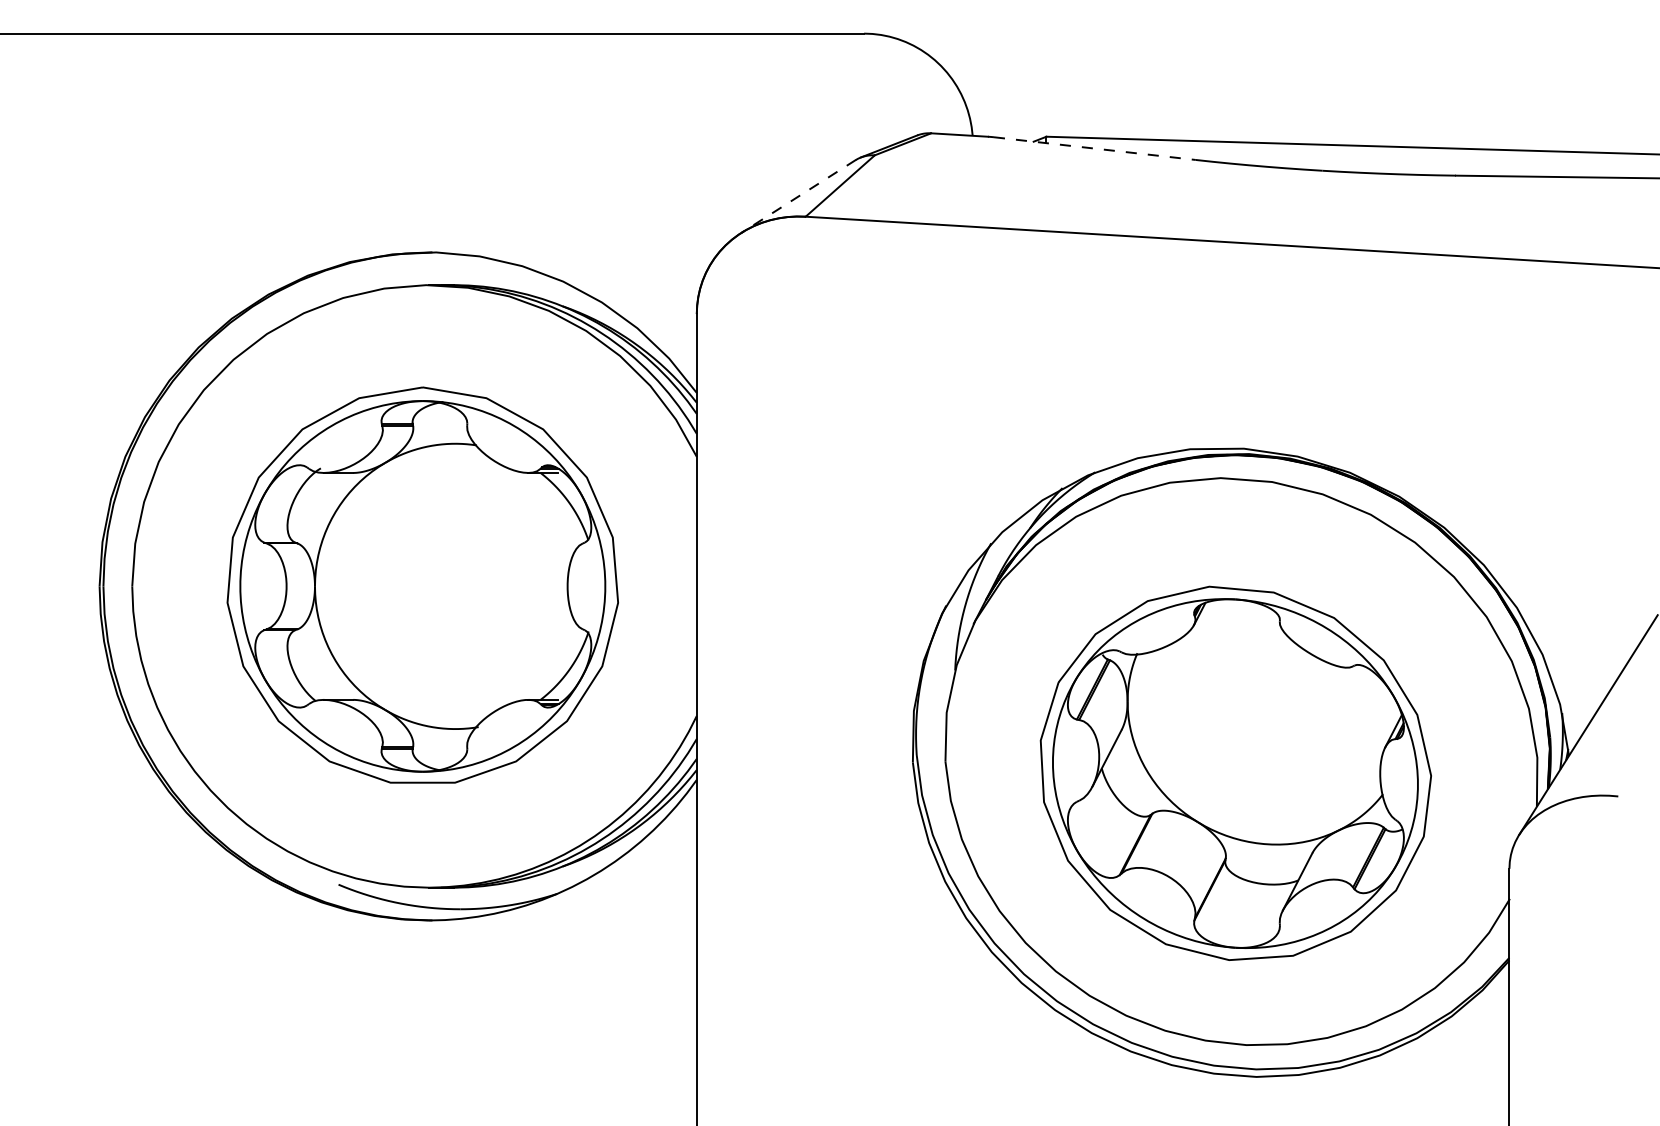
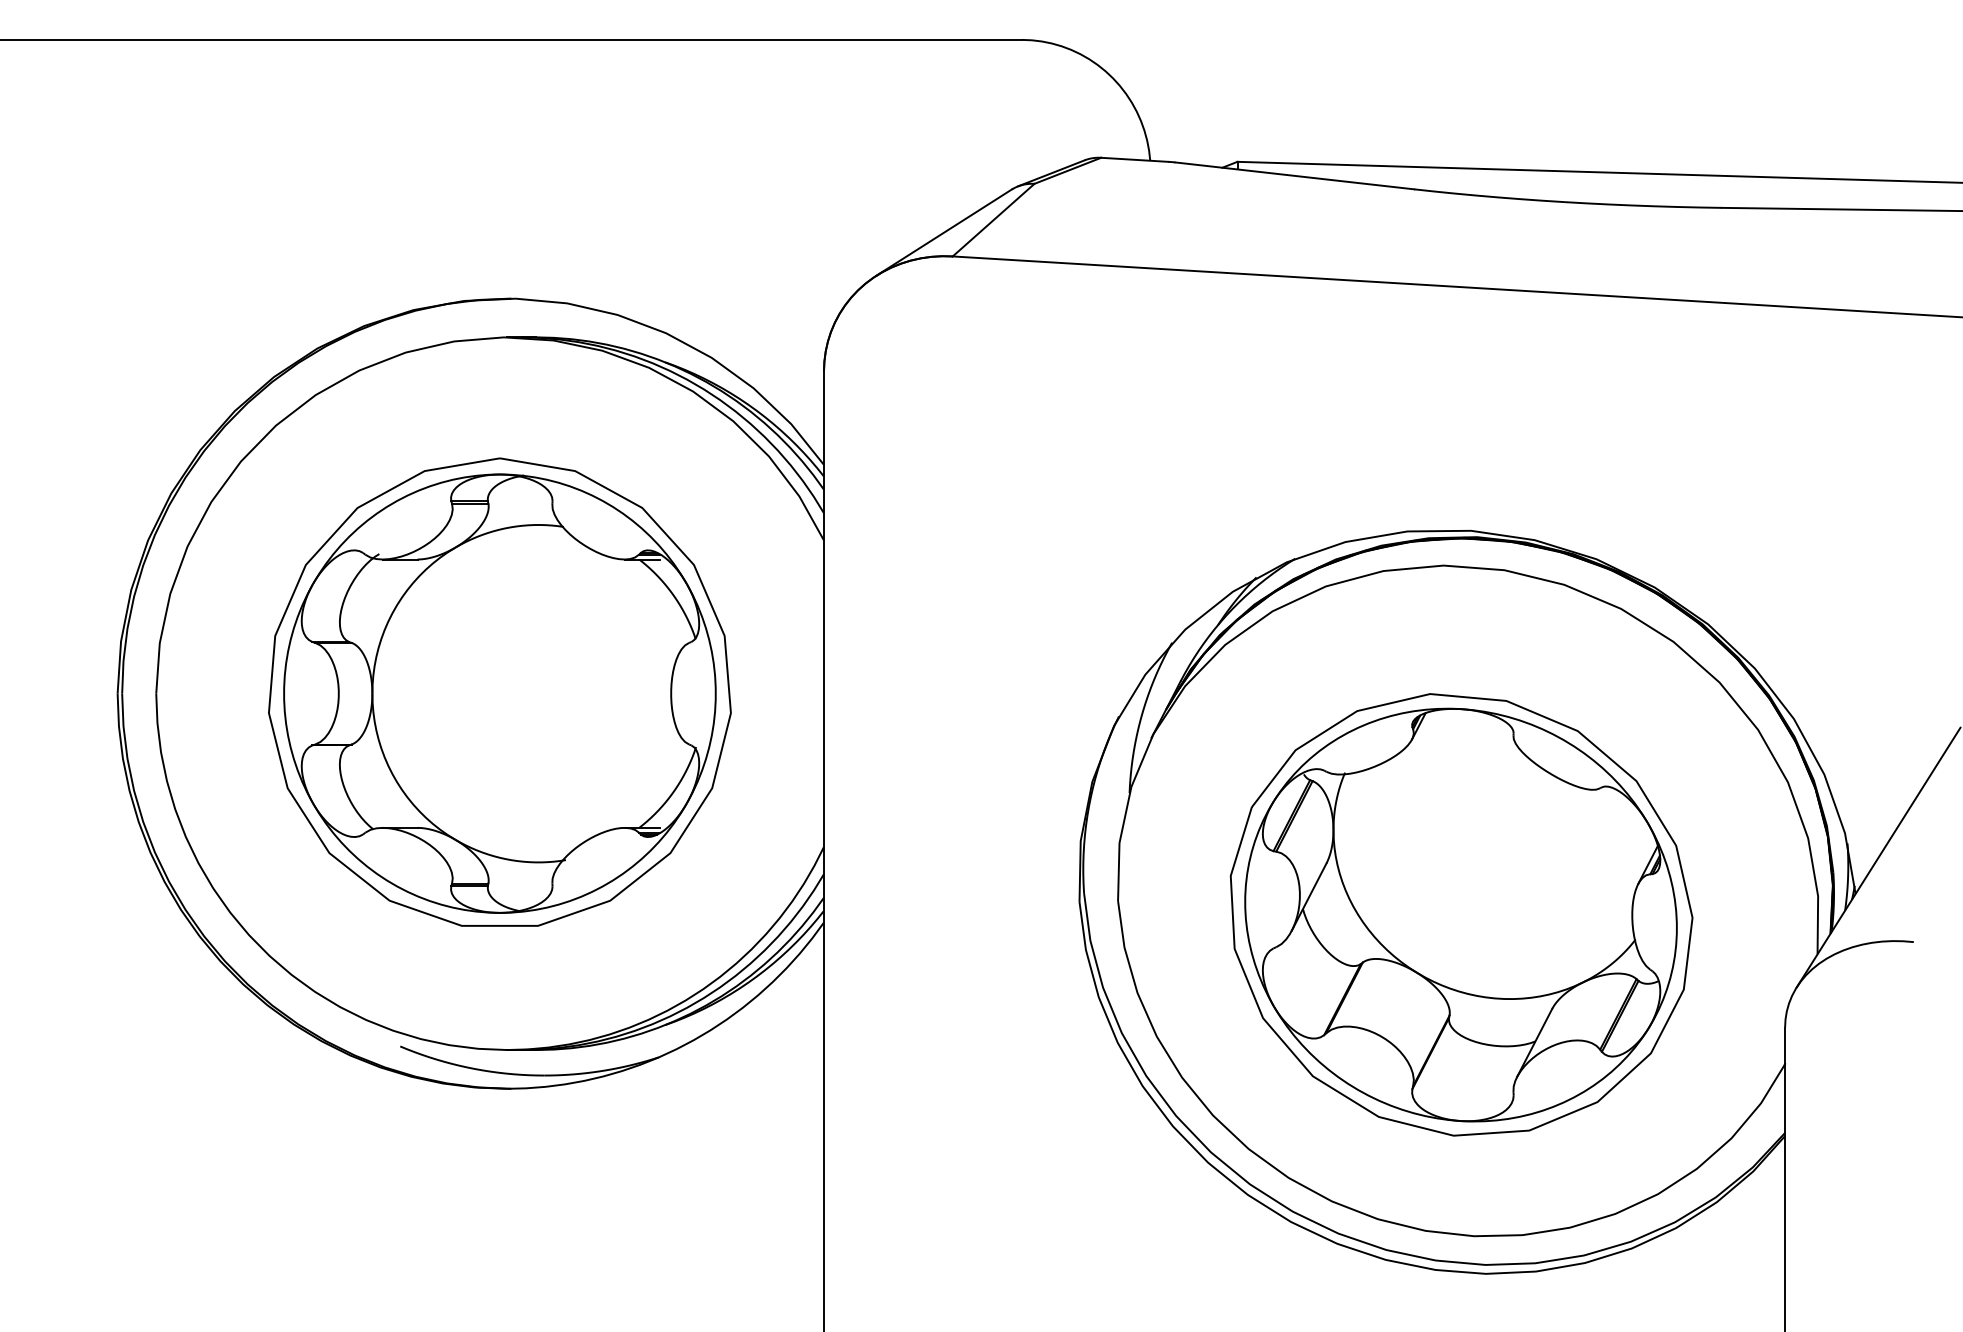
line: (1095, 148) -> (1295, 175), dashed -> solid
line: (798, 196) -> (944, 232), dashed -> solid

